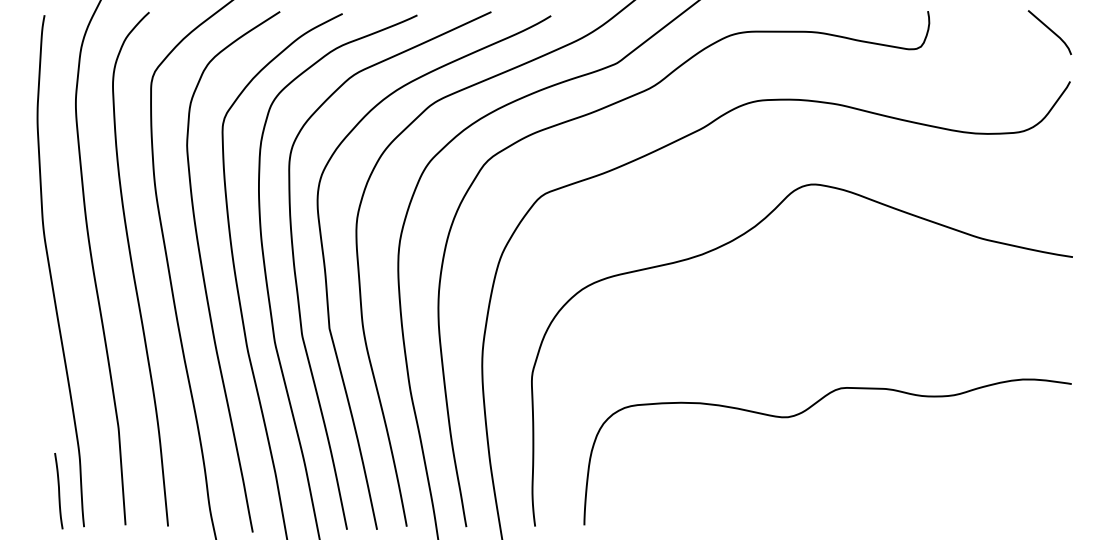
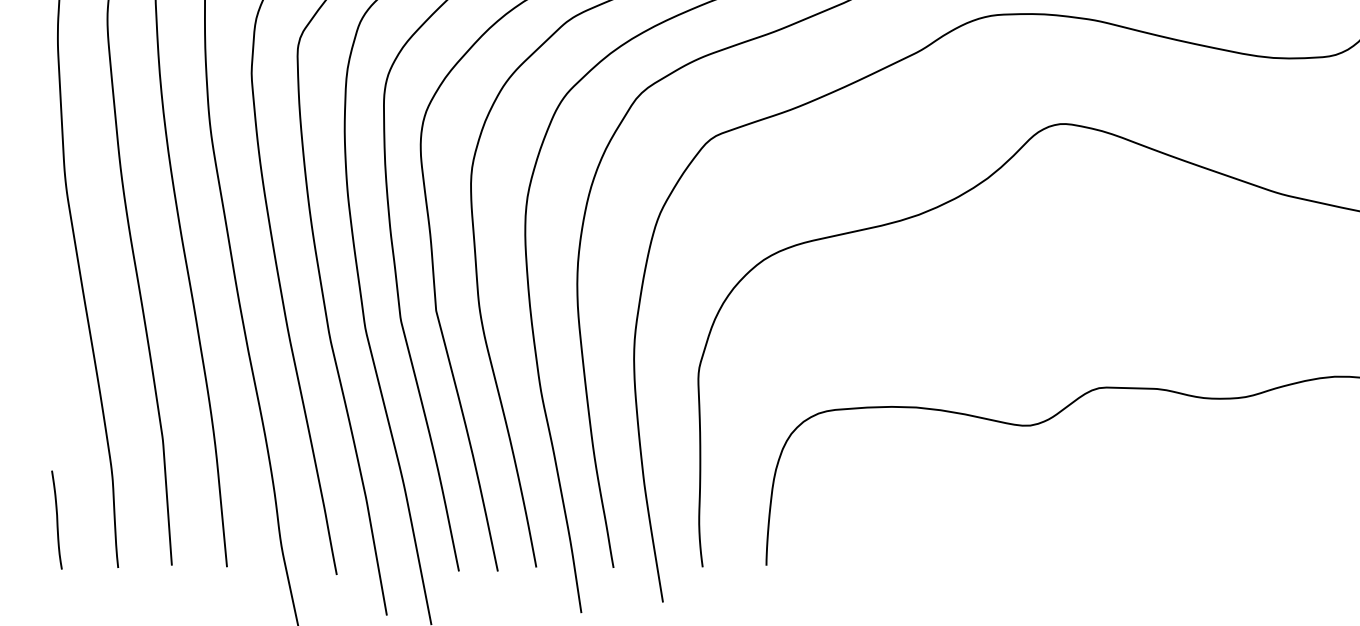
line: (58, 491) -> (56, 520), moved

